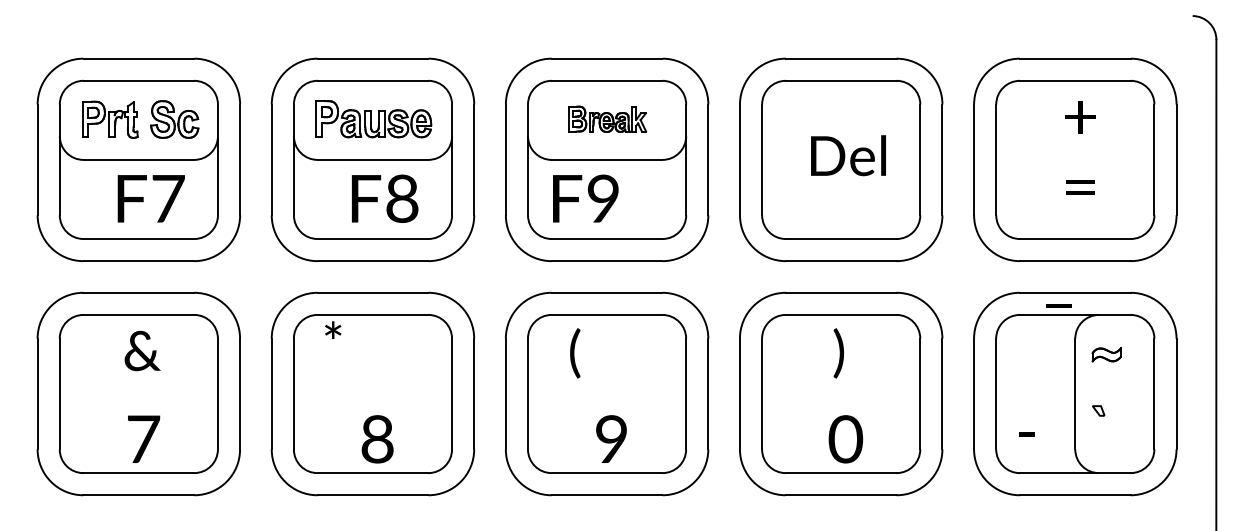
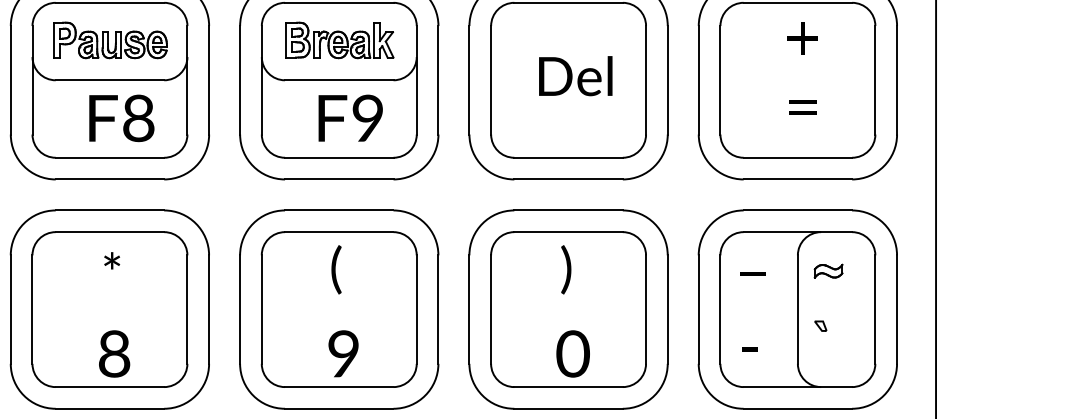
part: (607, 119) -> (339, 40), size x1.43
text: (585, 198) -> (350, 118), moved
text: (1058, 305) -> (753, 273), moved
text: (333, 329) -> (112, 260), moved
text: (575, 353) -> (336, 269), moved

